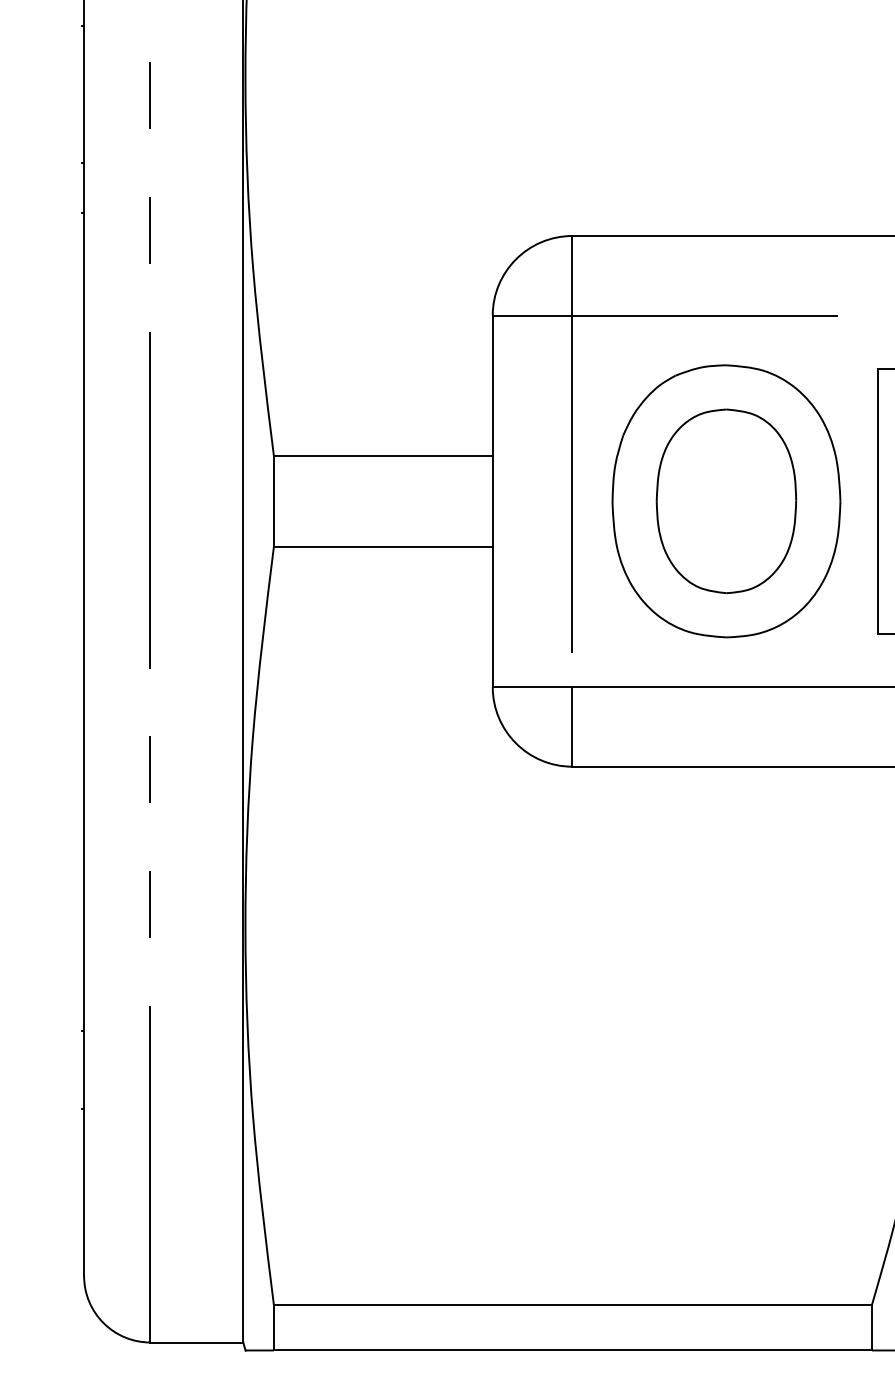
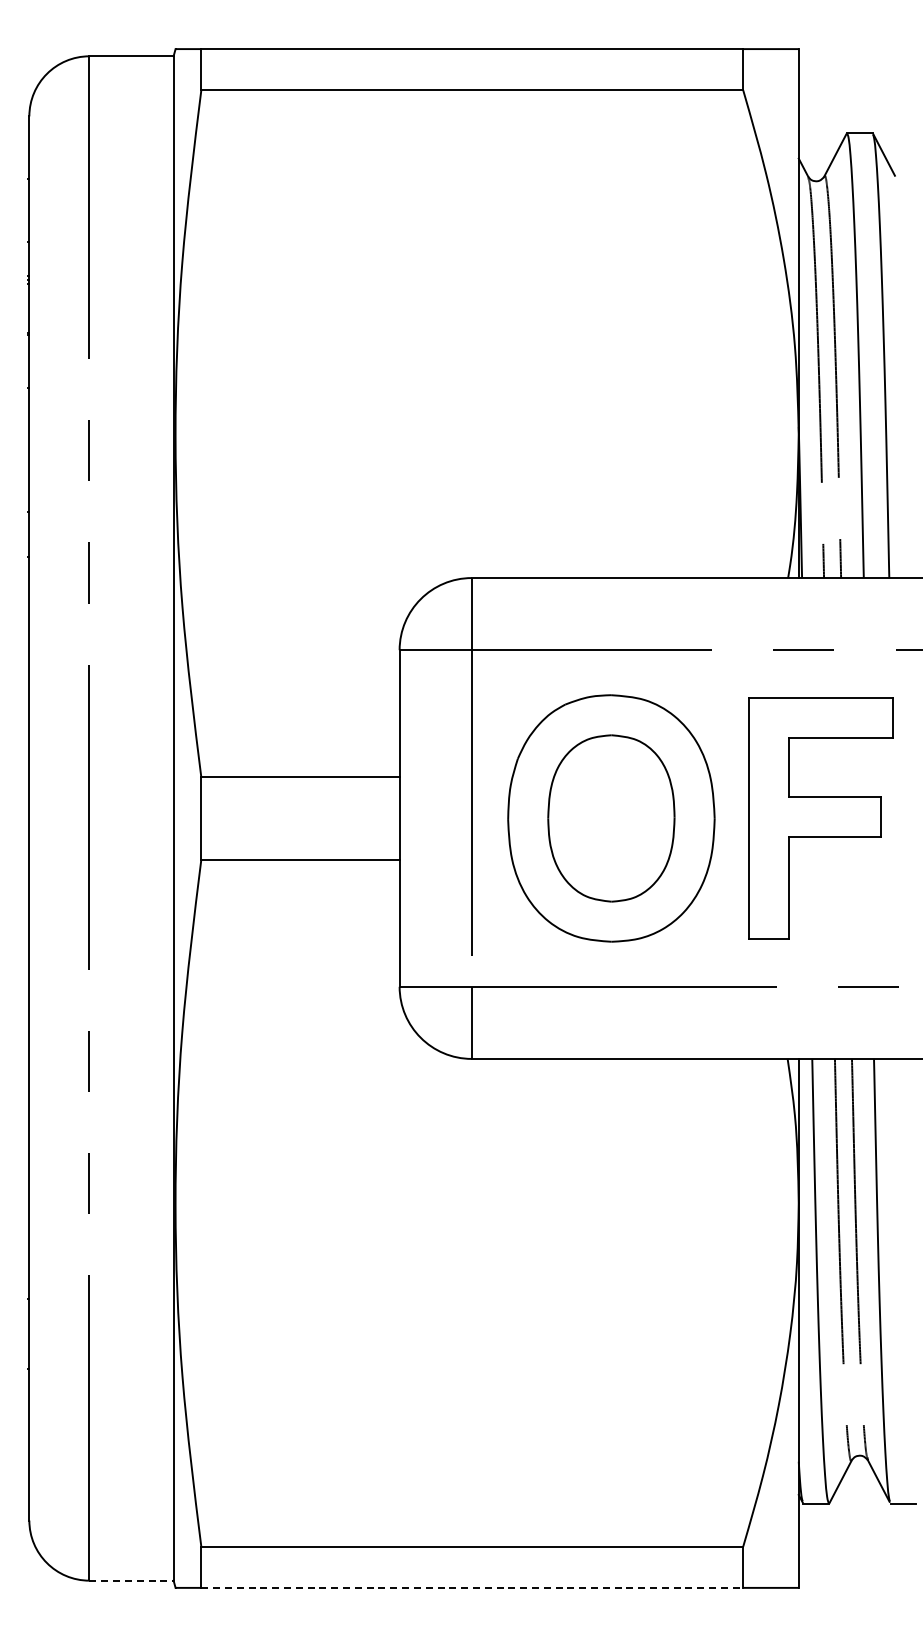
line: (197, 1342) -> (132, 1580), solid -> dashed
line: (573, 1350) -> (472, 1587), solid -> dashed

